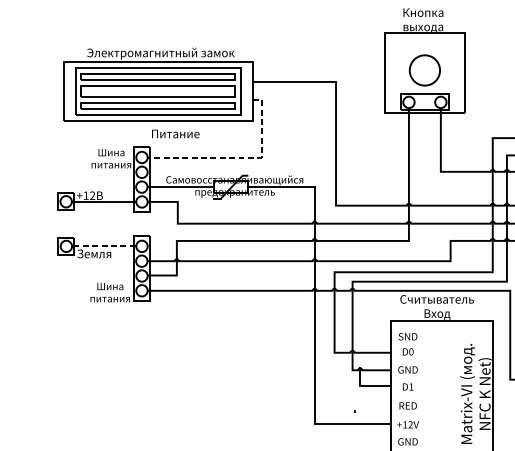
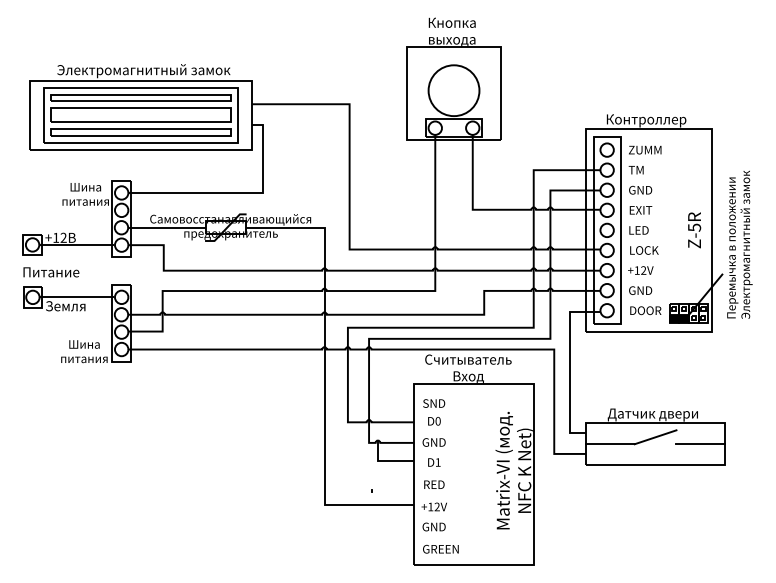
circle: (424, 70) -> (453, 90), size x1.43
text: (175, 134) -> (51, 272), moved
line: (238, 157) -> (235, 193), dashed -> solid
line: (104, 246) -> (77, 297), dashed -> solid

